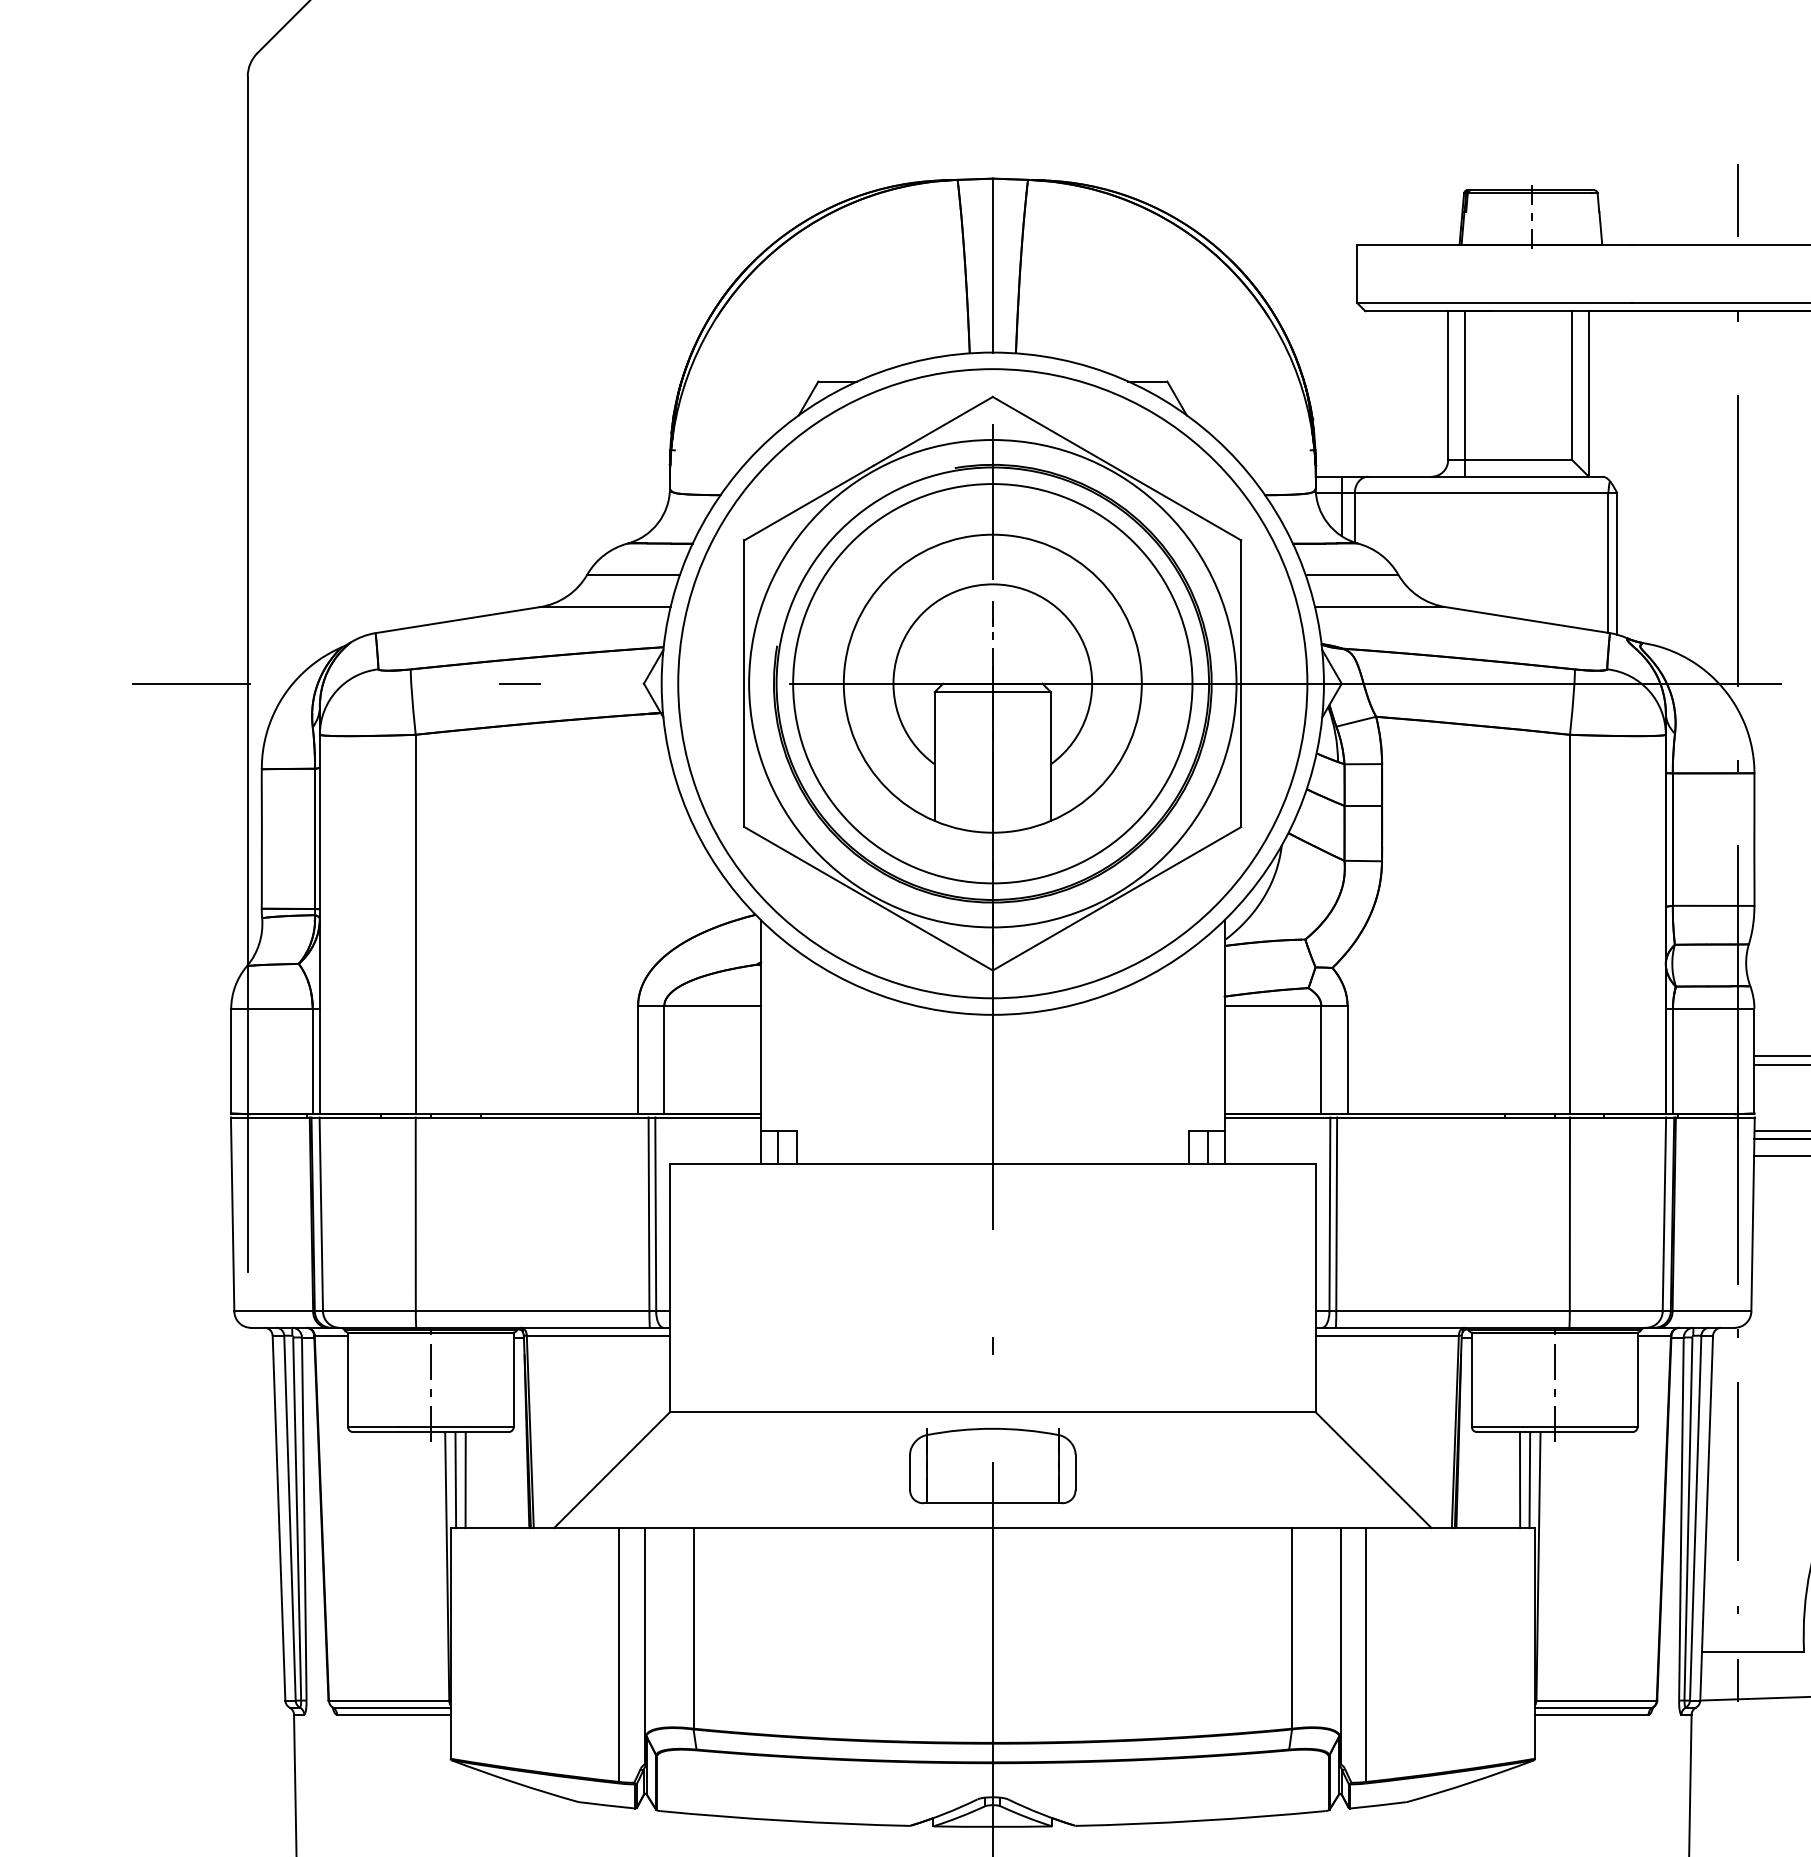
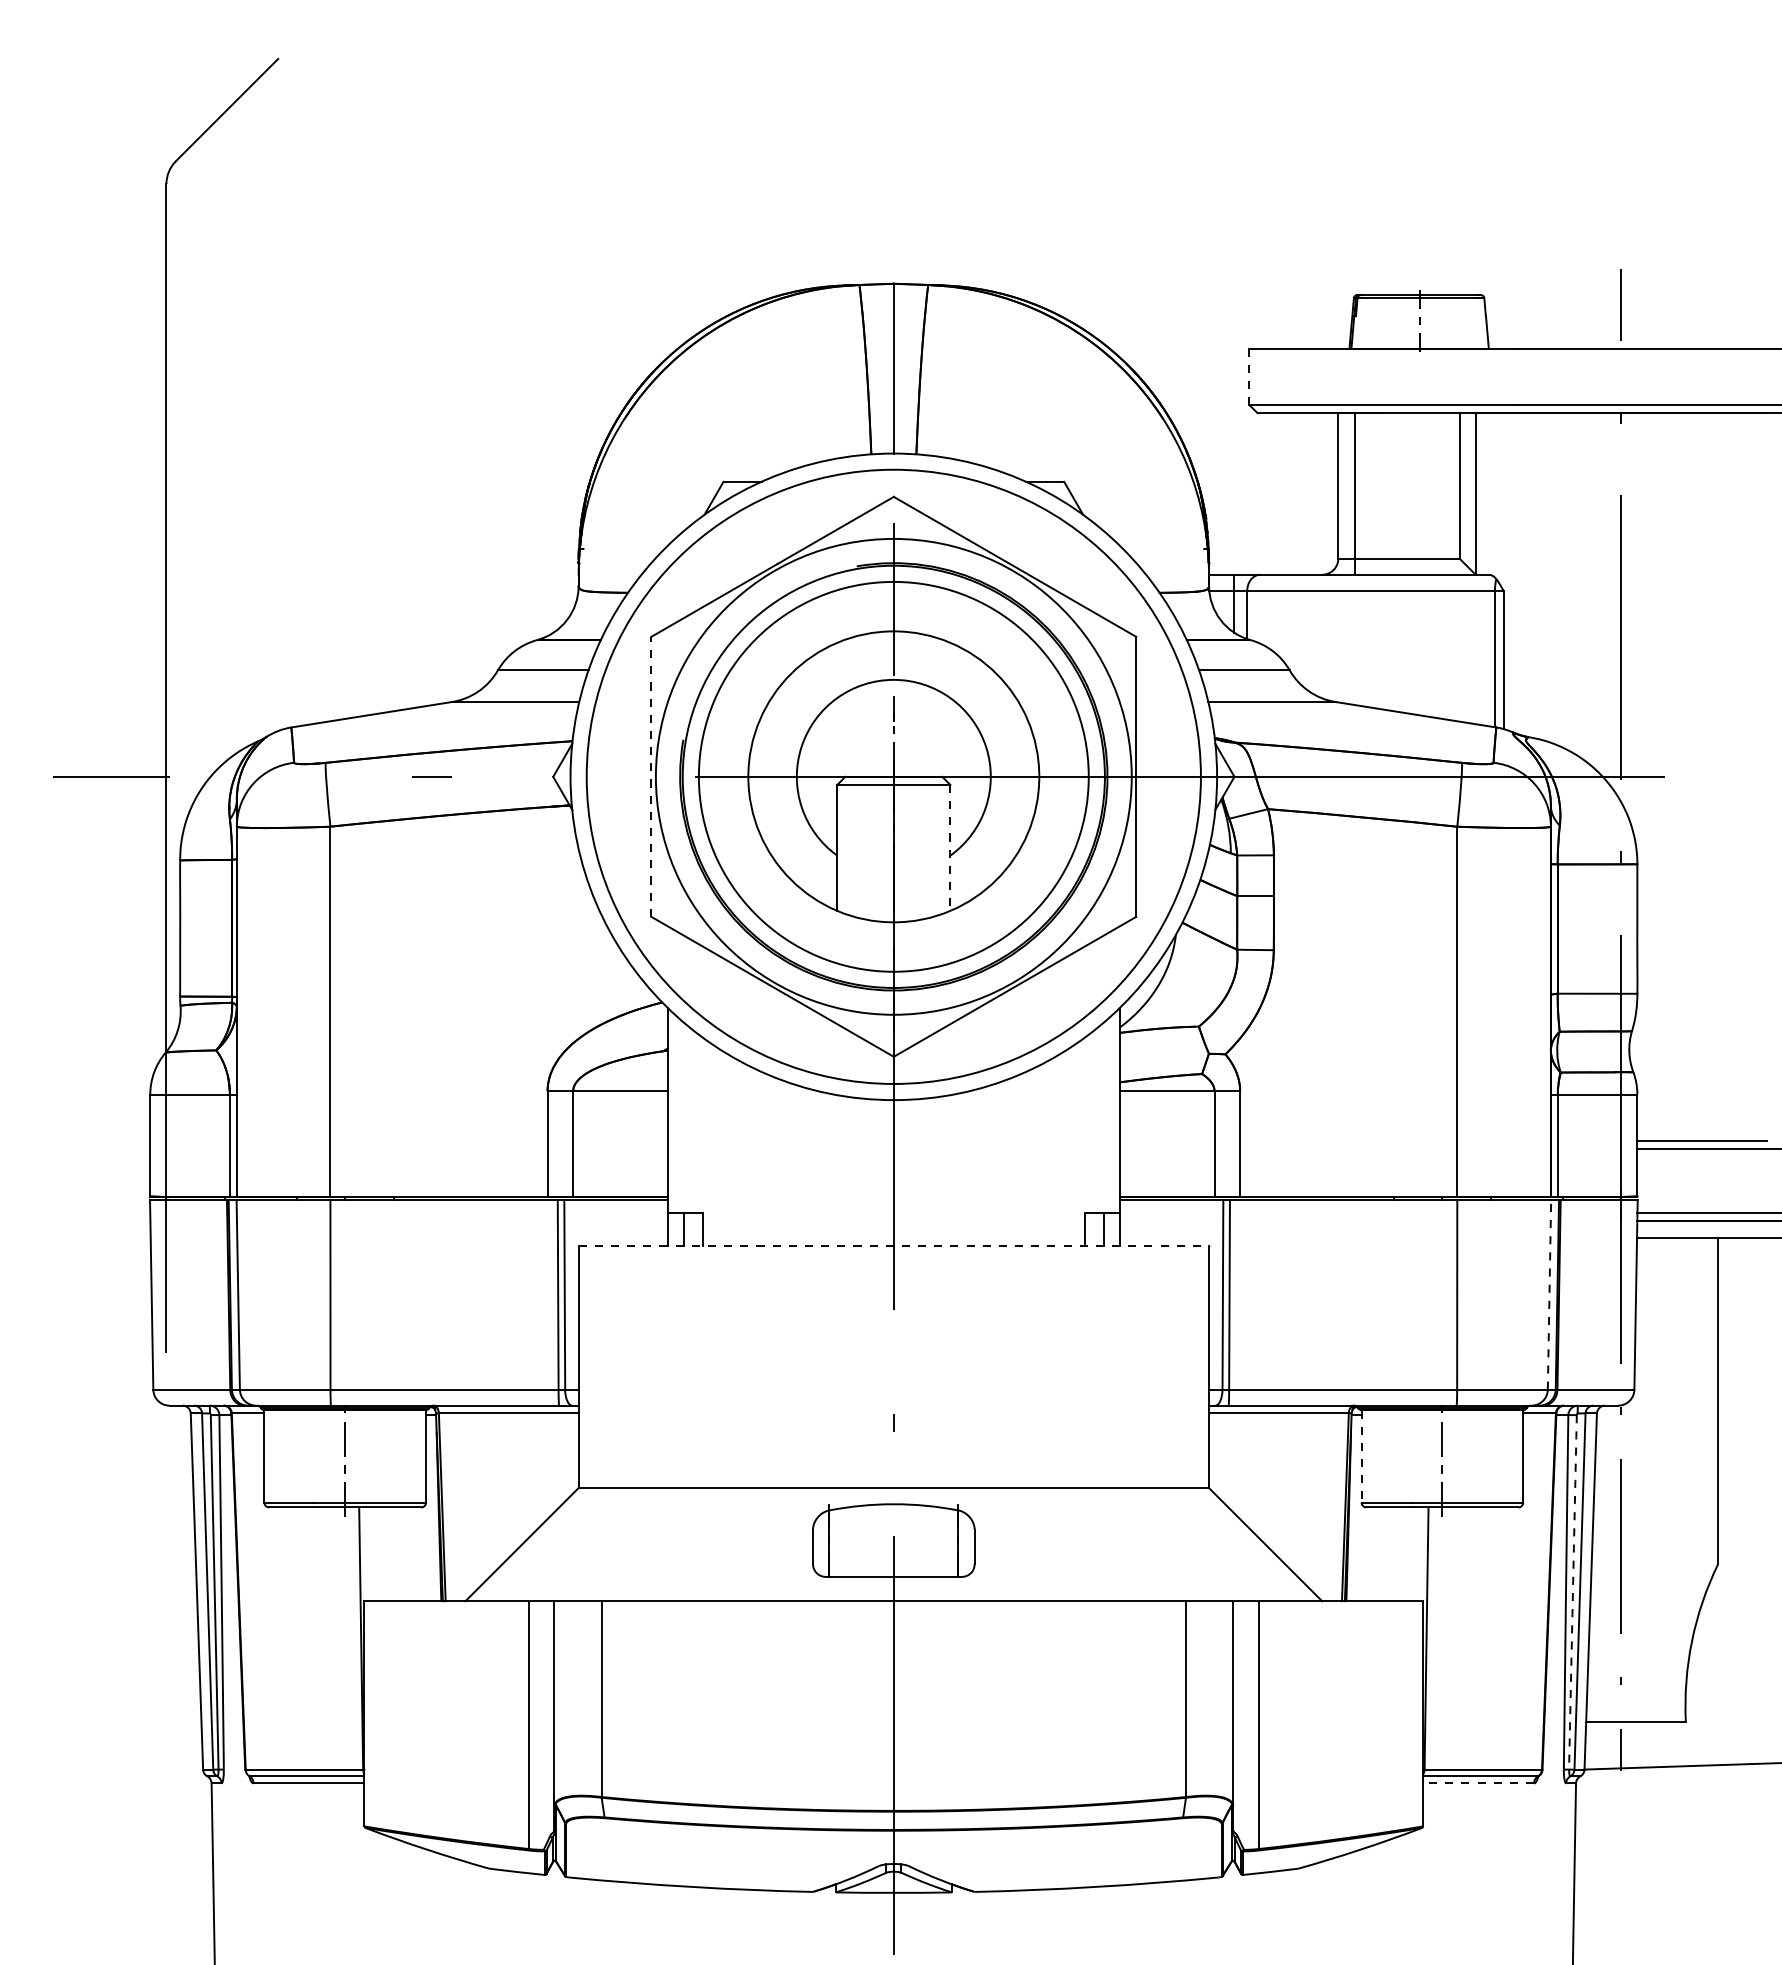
line: (1357, 273) -> (1249, 376), solid -> dashed
line: (744, 683) -> (651, 776), solid -> dashed
line: (1050, 756) -> (950, 847), solid -> dashed
line: (993, 1163) -> (894, 1245), solid -> dashed
line: (1664, 1214) -> (1549, 1295), solid -> dashed
line: (1471, 1380) -> (1361, 1457), solid -> dashed
line: (455, 1480) -> (369, 1554), removed
line: (465, 1480) -> (379, 1554), removed
line: (1519, 1480) -> (1408, 1554), removed
line: (1529, 1480) -> (1417, 1554), removed
arc: (1687, 1519) -> (1572, 1592), solid -> dashed
line: (1591, 1714) -> (1478, 1783), solid -> dashed

